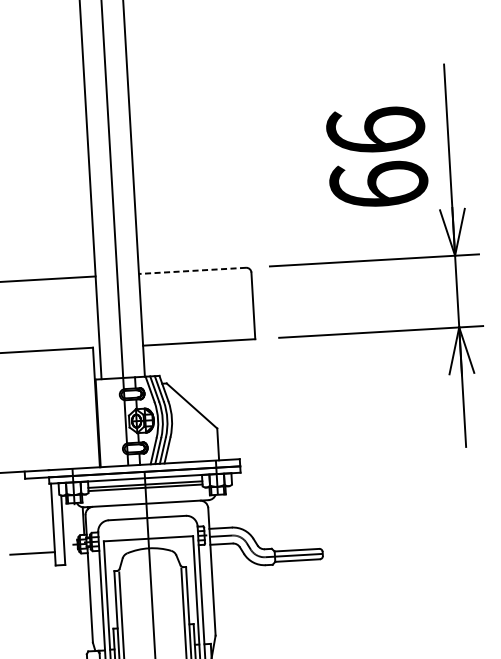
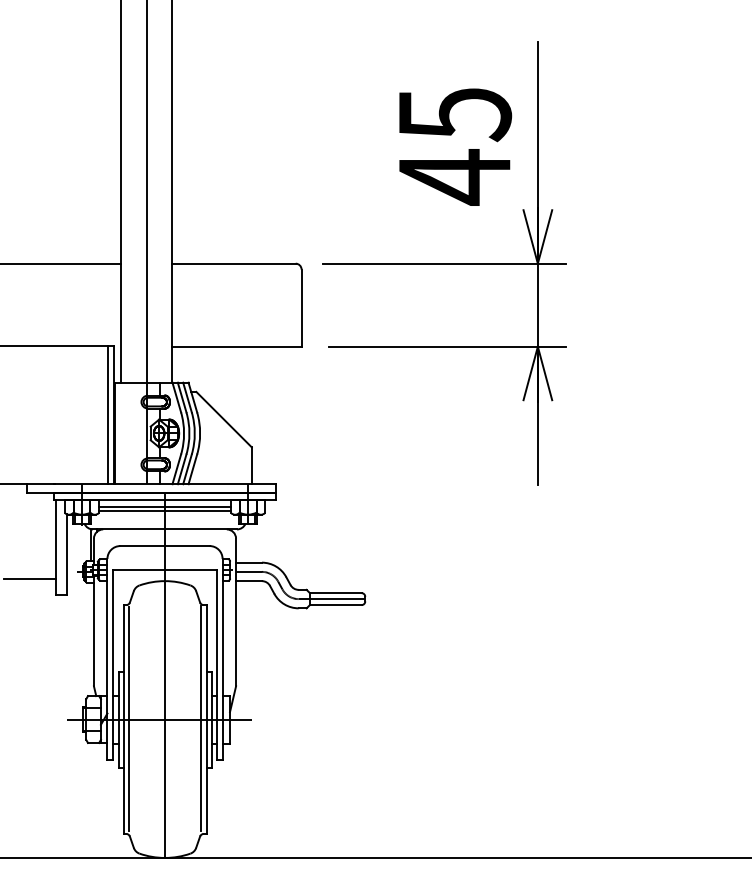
text: (377, 158) -> (454, 146), 66 -> 45
line: (192, 270) -> (233, 263), dashed -> solid
line: (91, 407) -> (107, 414), added

